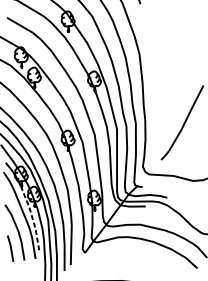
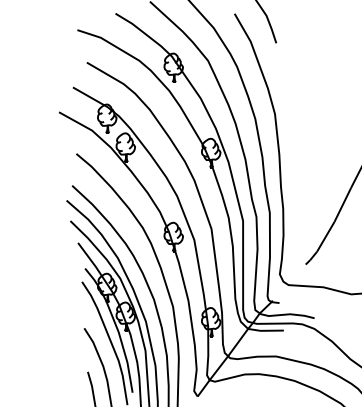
line: (32, 216) -> (122, 345), dashed -> solid

